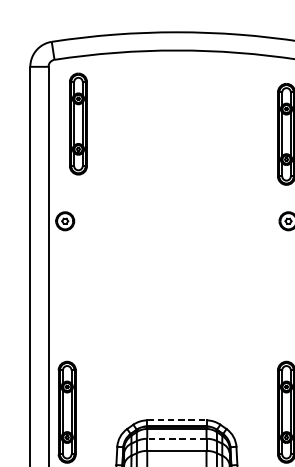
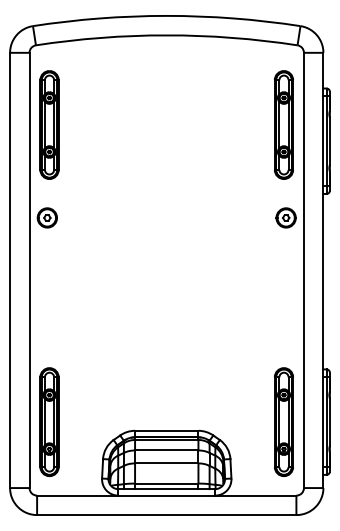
part: (78, 123) -> (49, 124), moved
line: (176, 420) -> (166, 430), dashed -> solid
line: (176, 438) -> (166, 450), dashed -> solid

